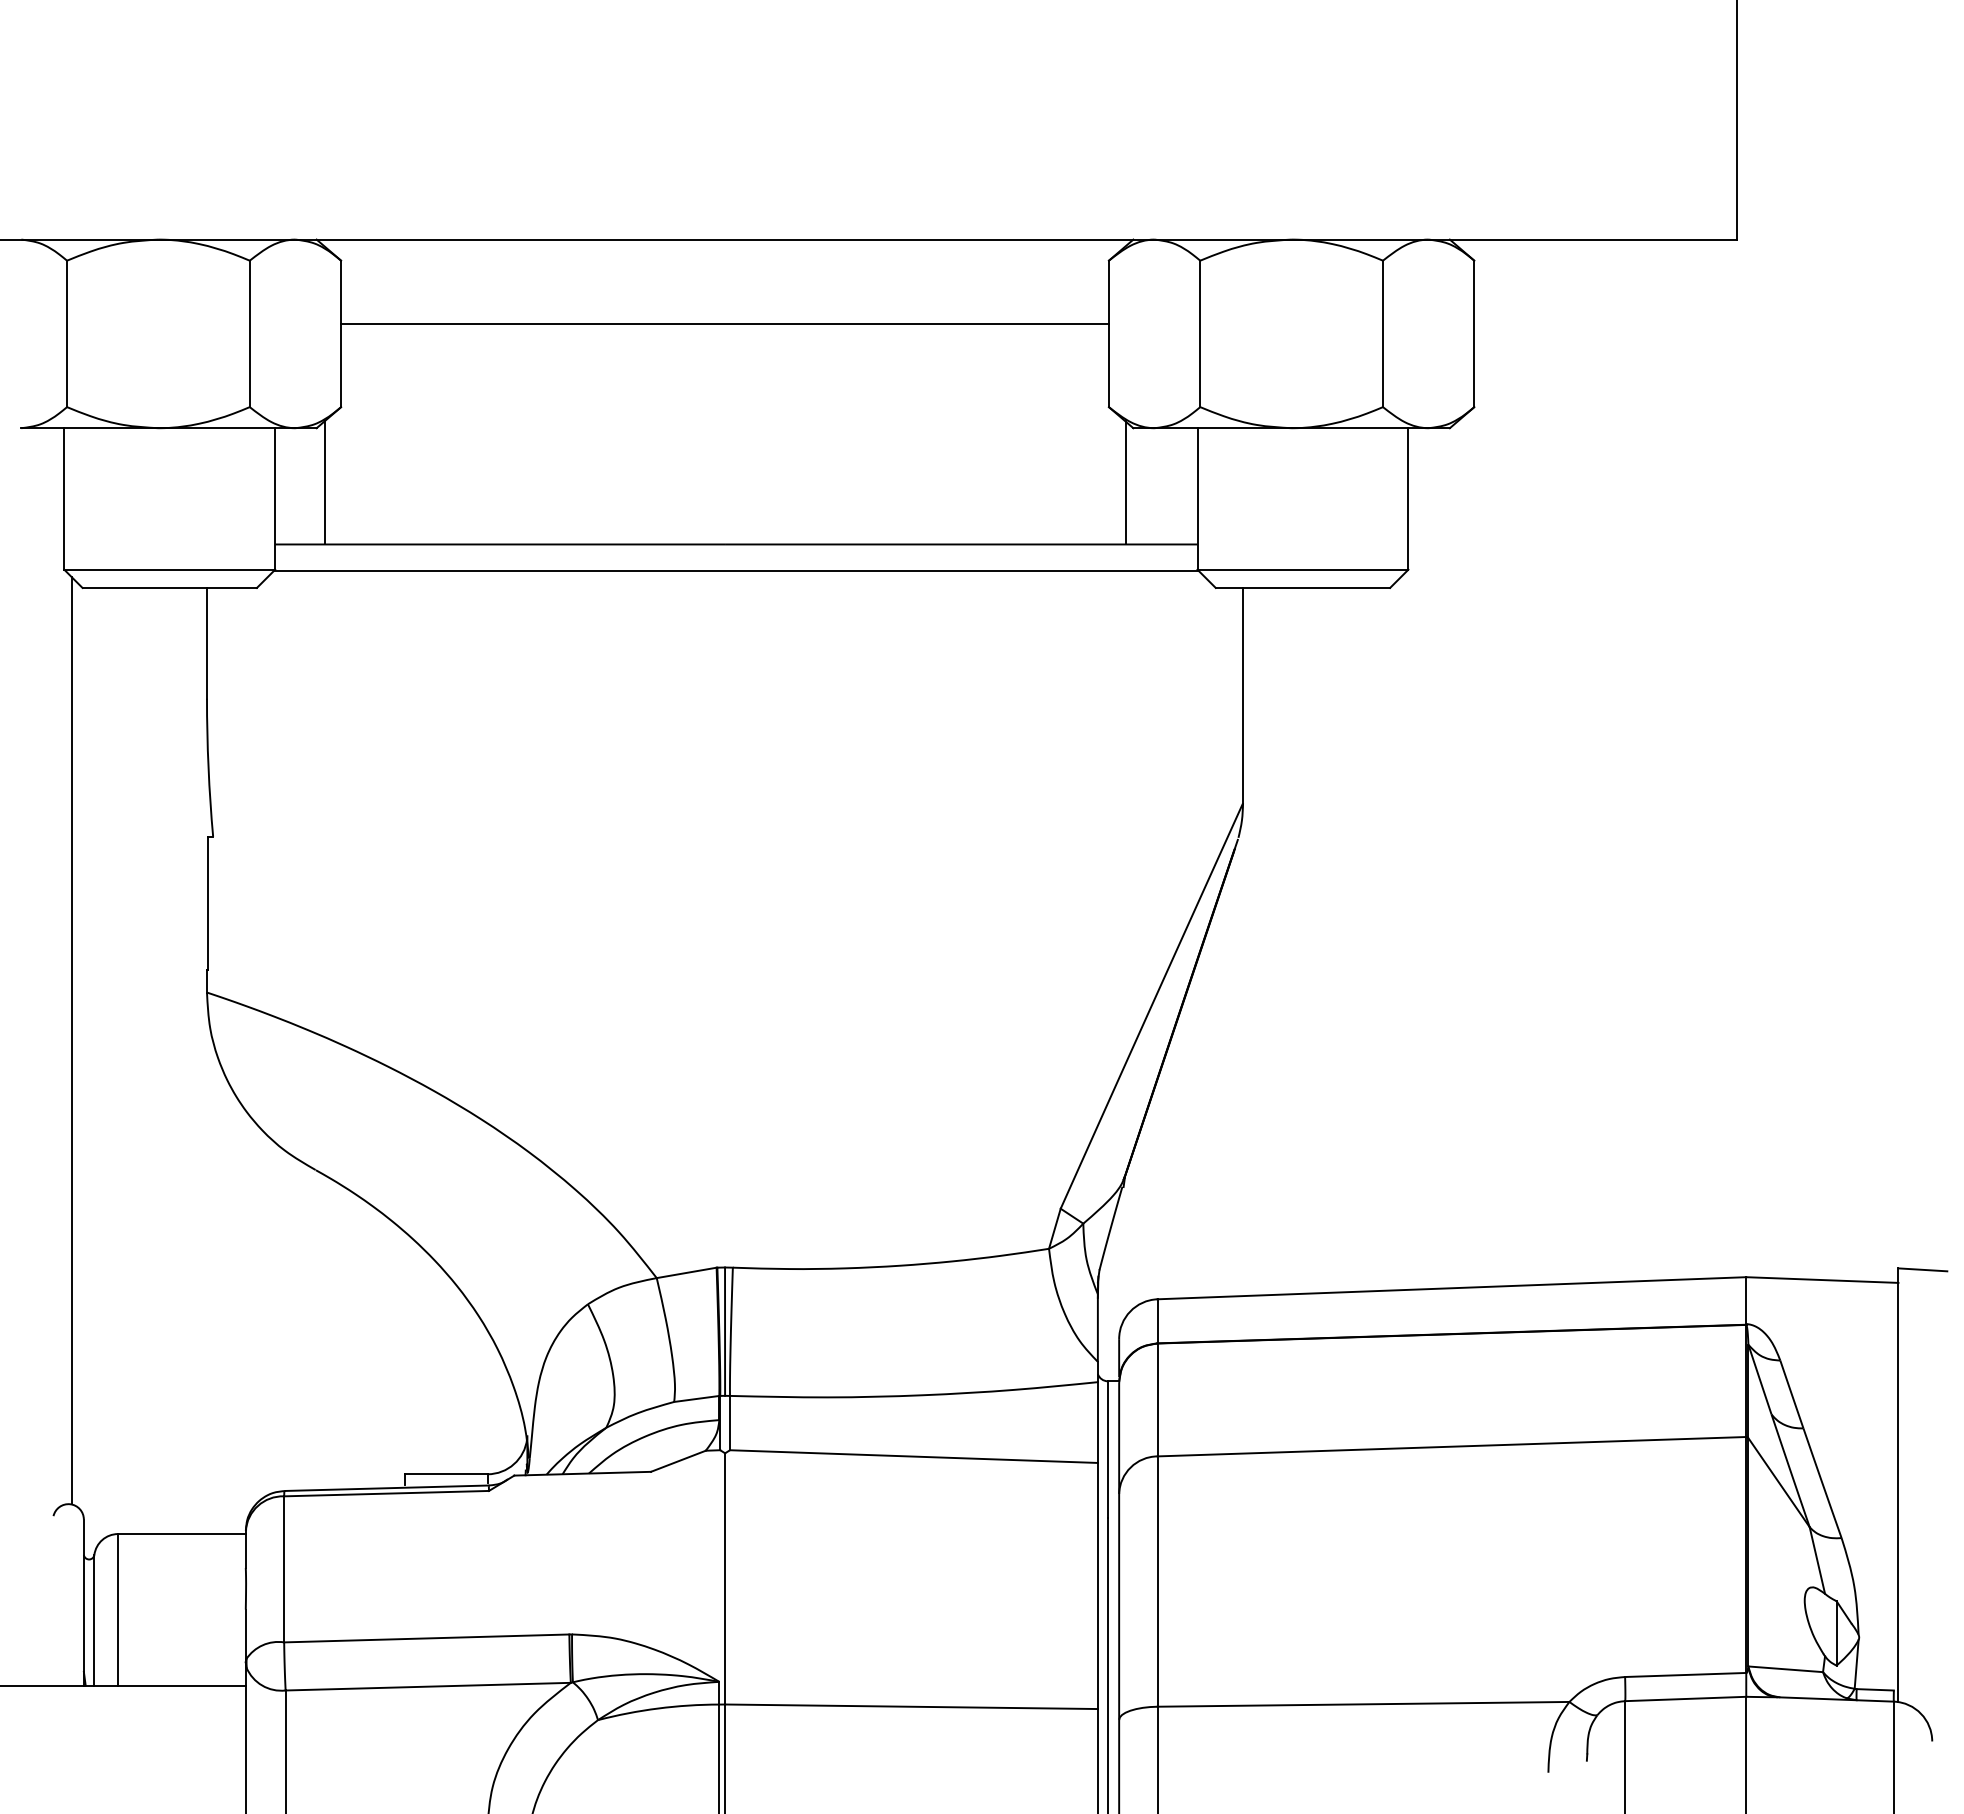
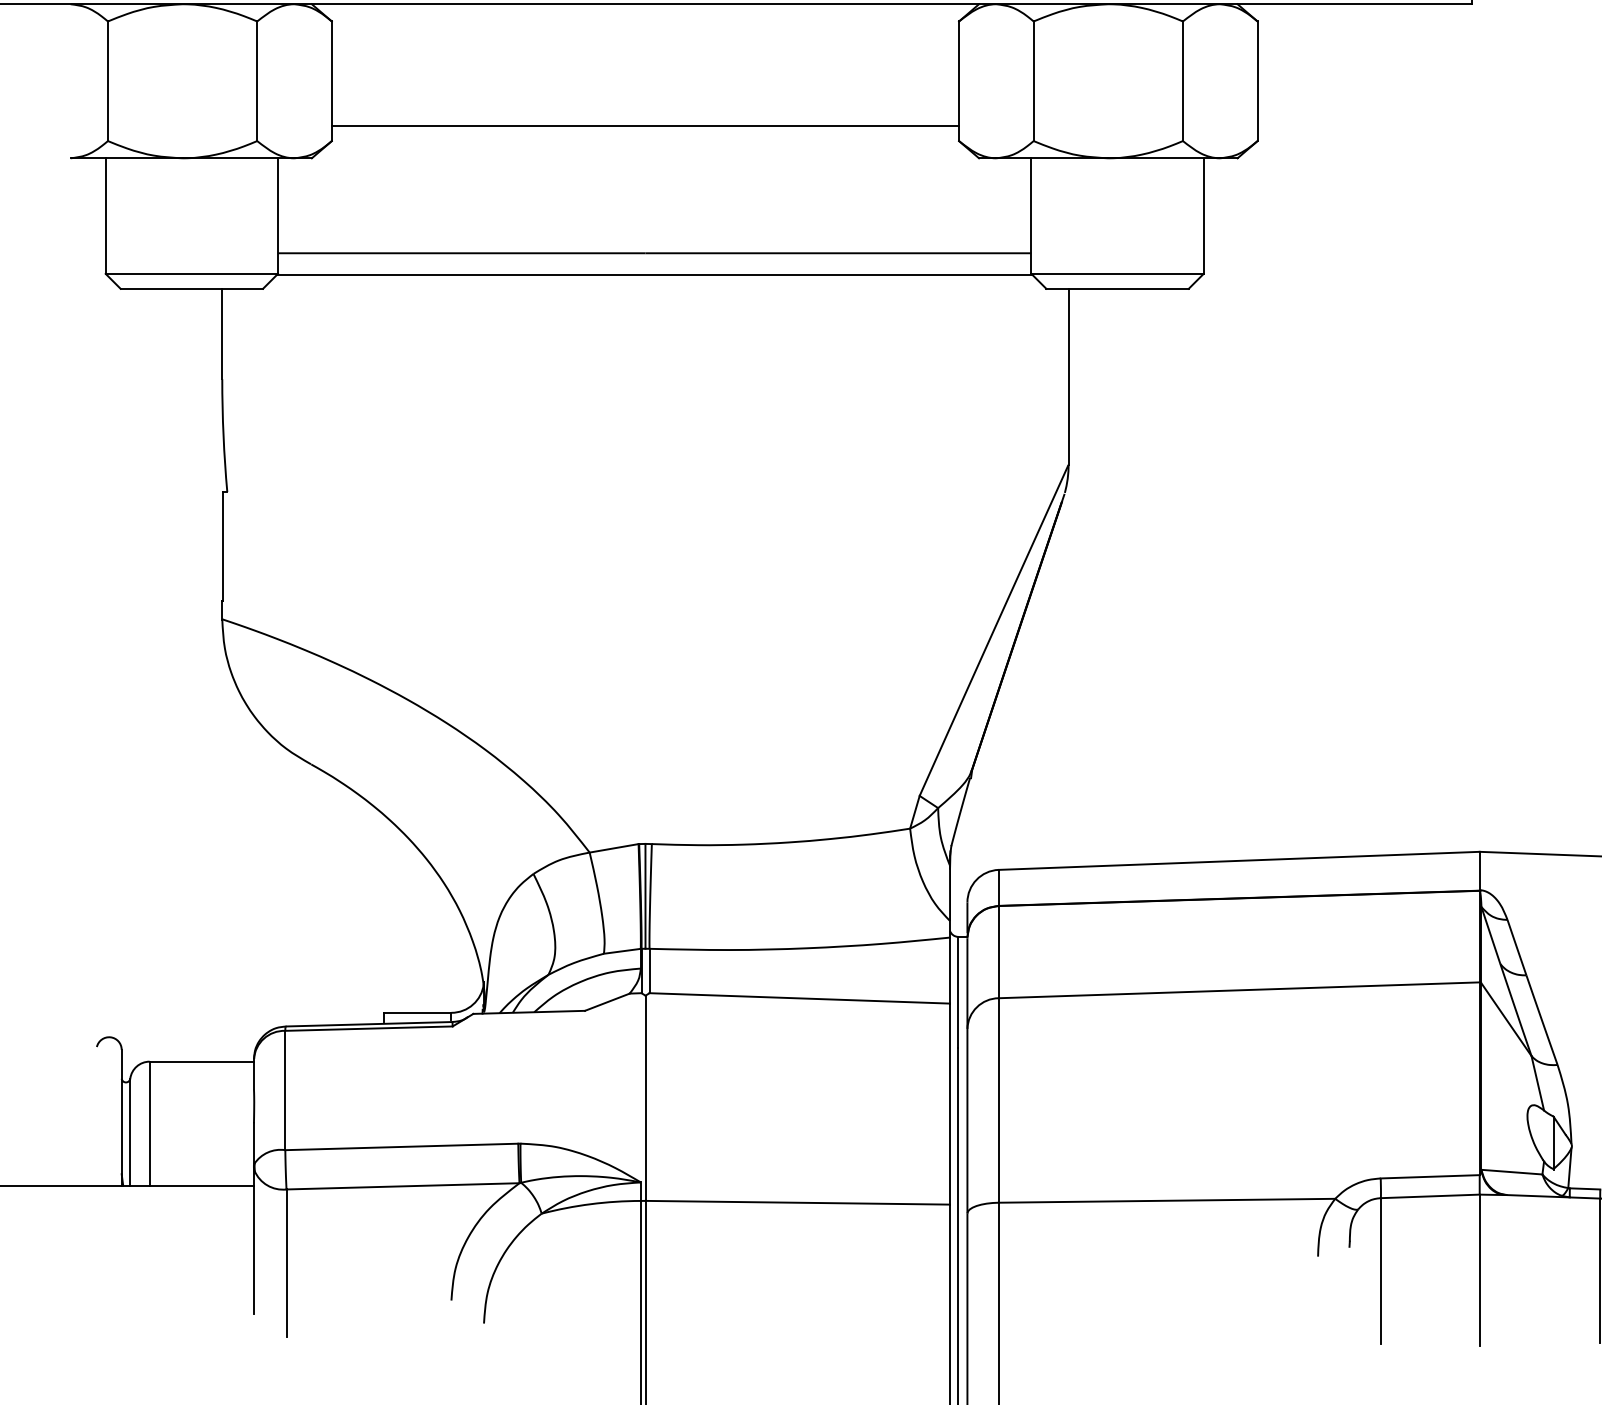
line: (724, 323) -> (645, 125), moved
line: (324, 482) -> (318, 202), removed
line: (1125, 482) -> (972, 202), removed
line: (71, 1040) -> (111, 658), removed

